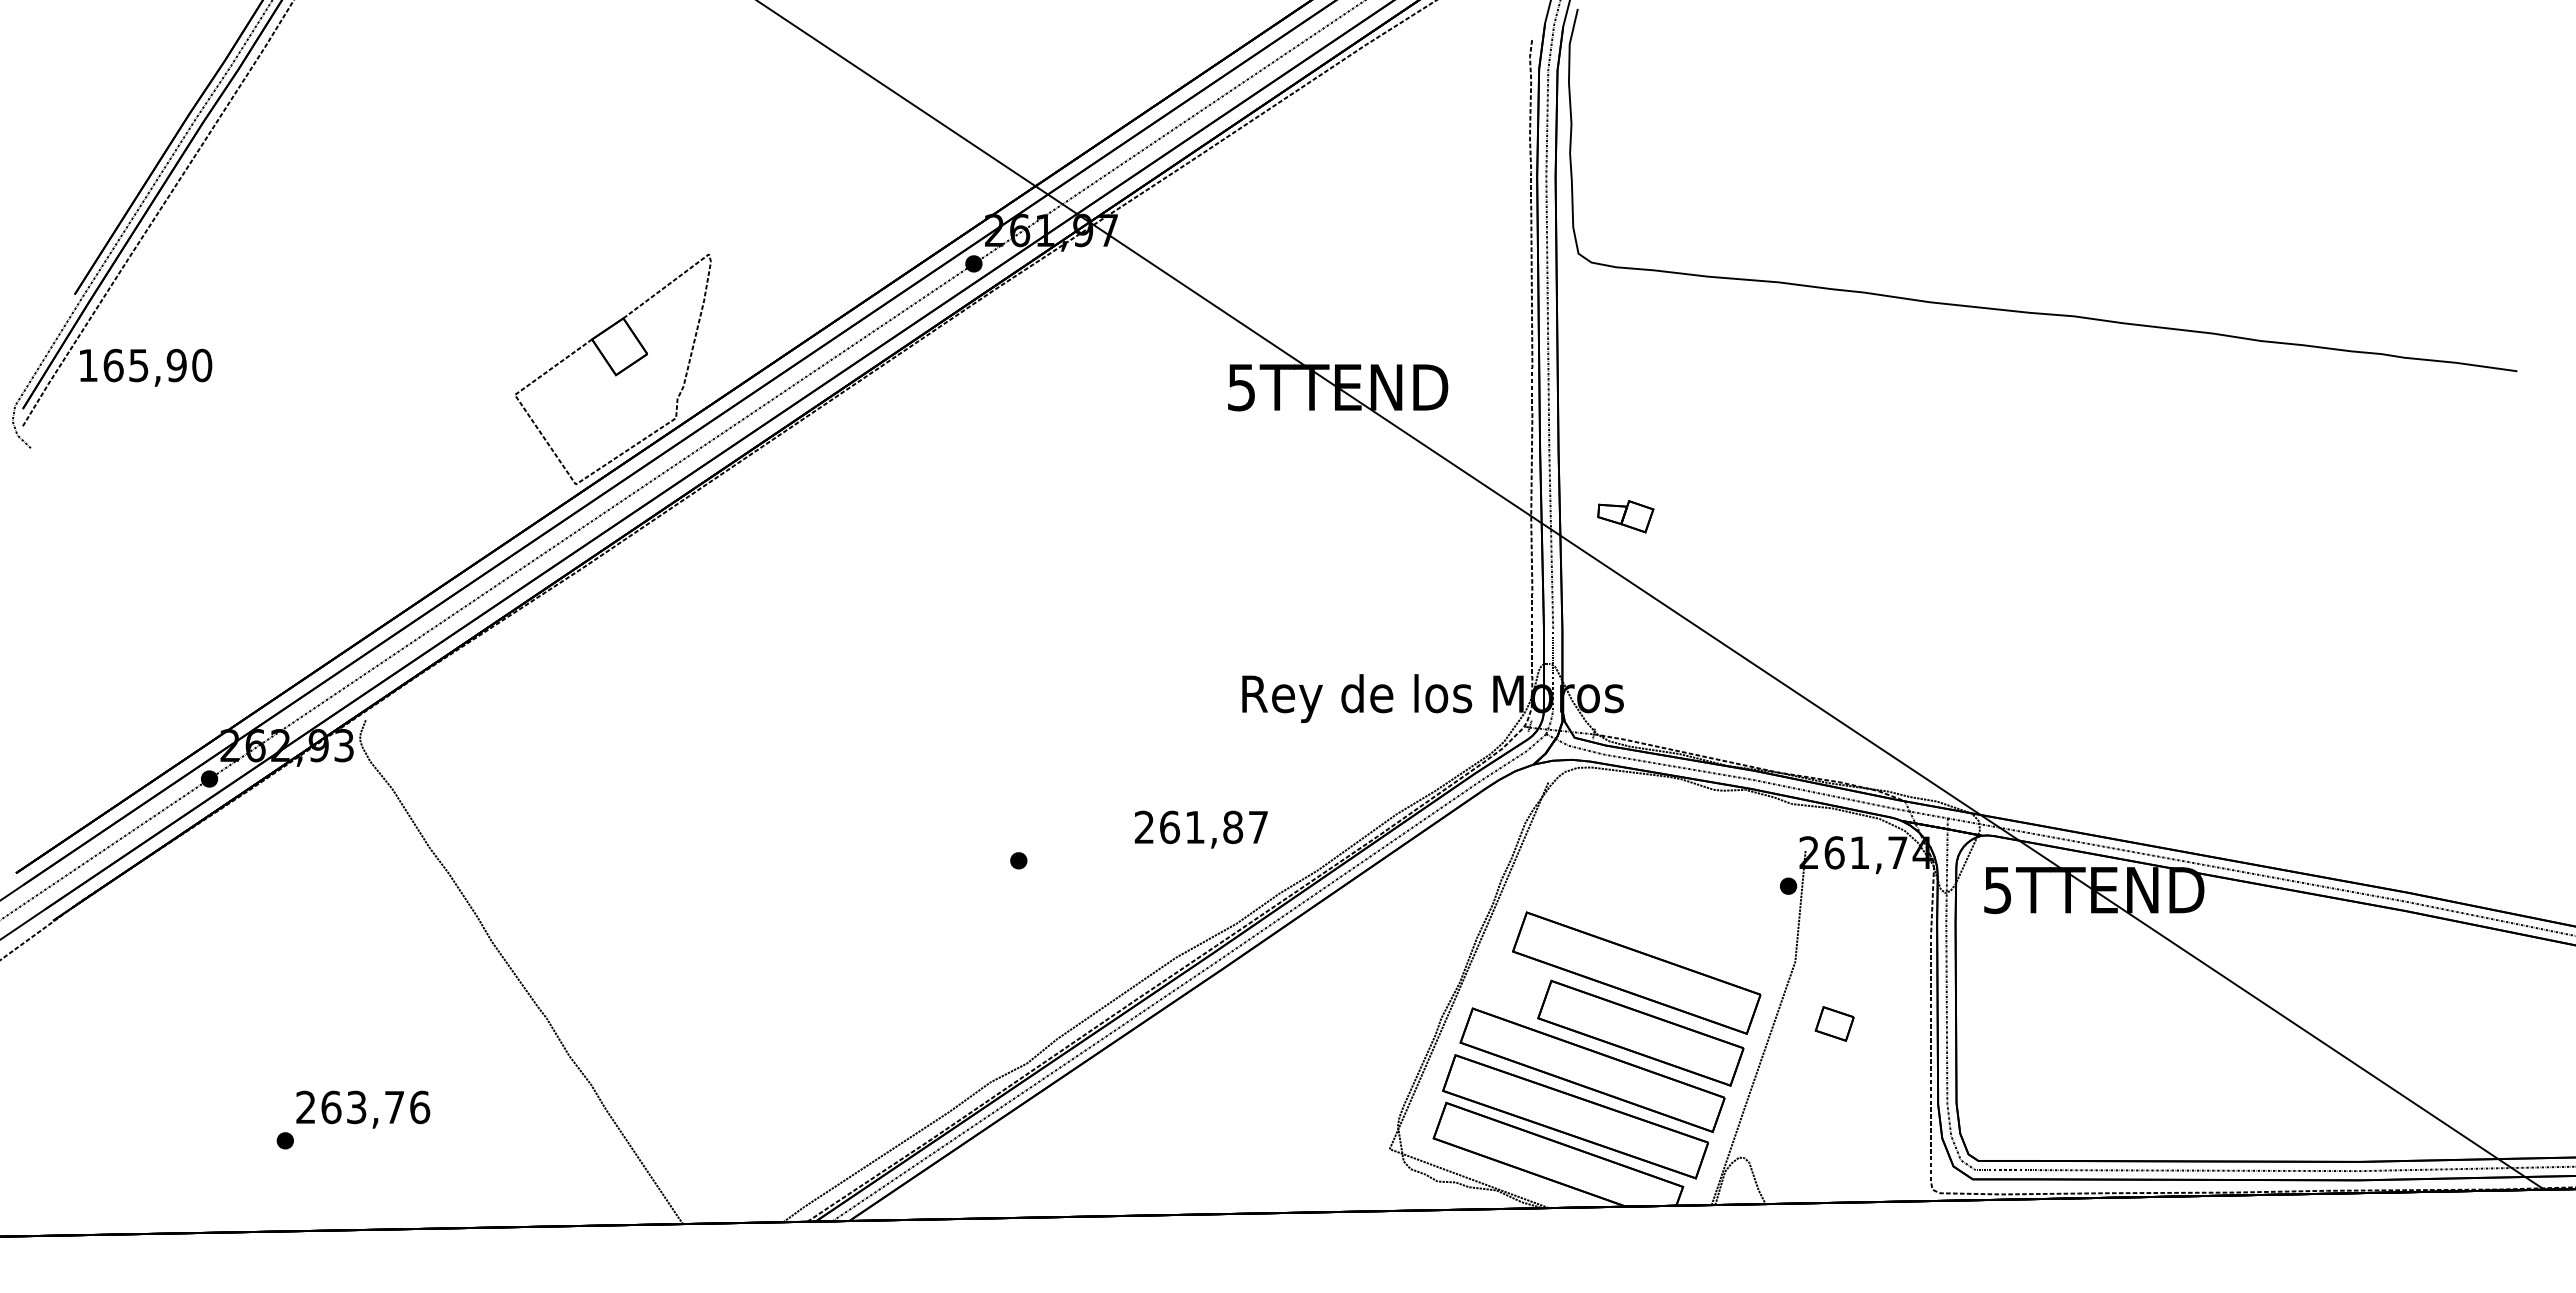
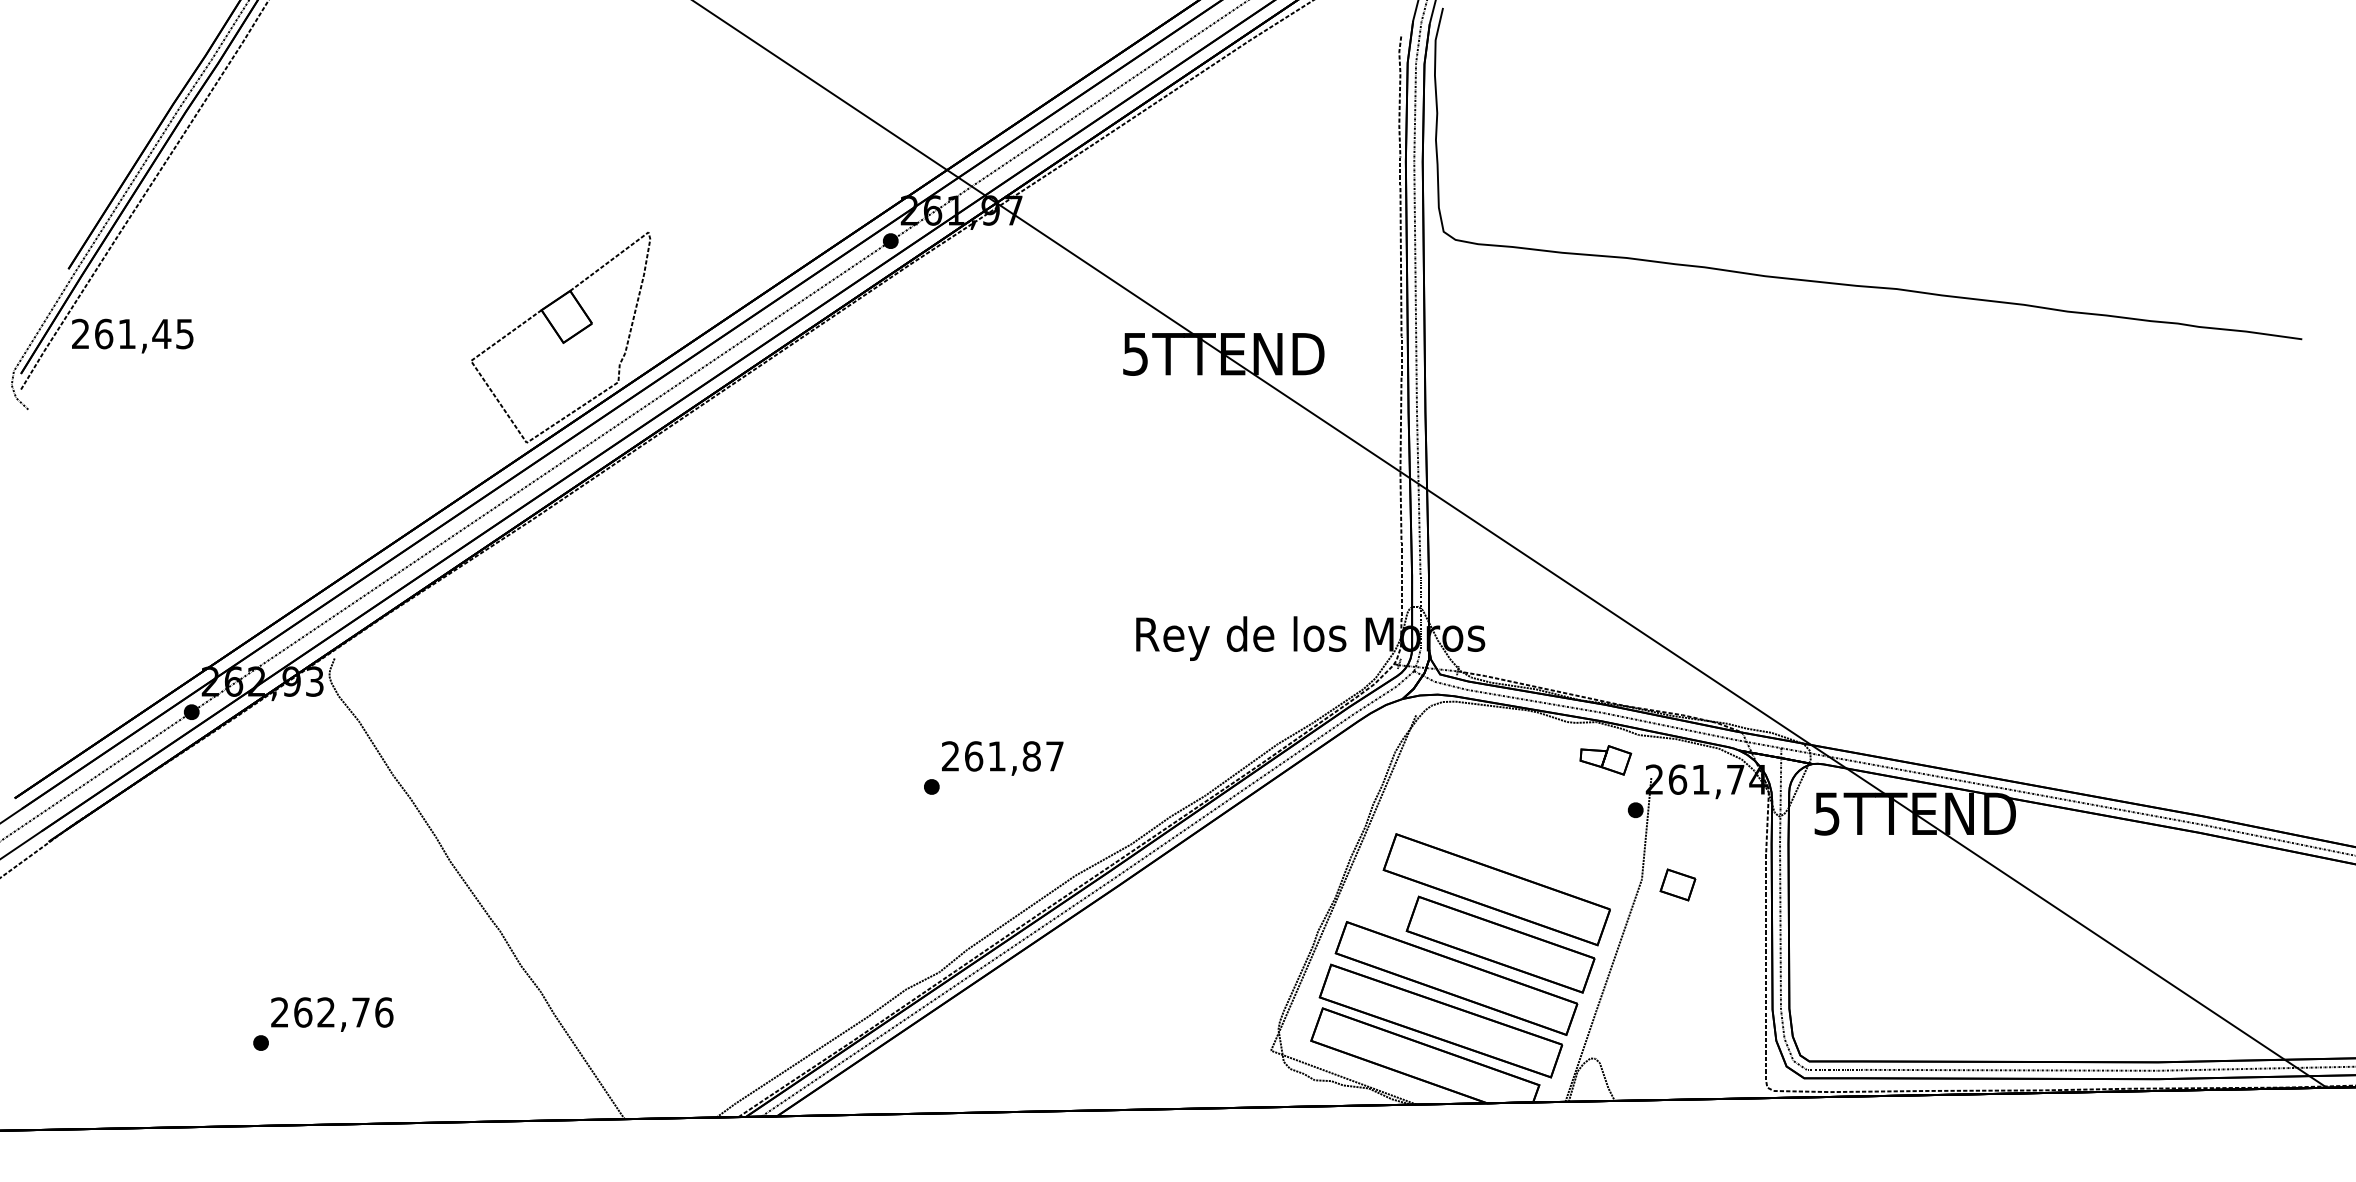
text: (145, 365) -> (133, 334), 165,90 -> 261,45
part: (1625, 516) -> (1605, 760), moved
text: (1200, 829) -> (1001, 758), moved
part: (1834, 1023) -> (1677, 884), moved
text: (356, 1107) -> (326, 1012), 263,76 -> 262,76

